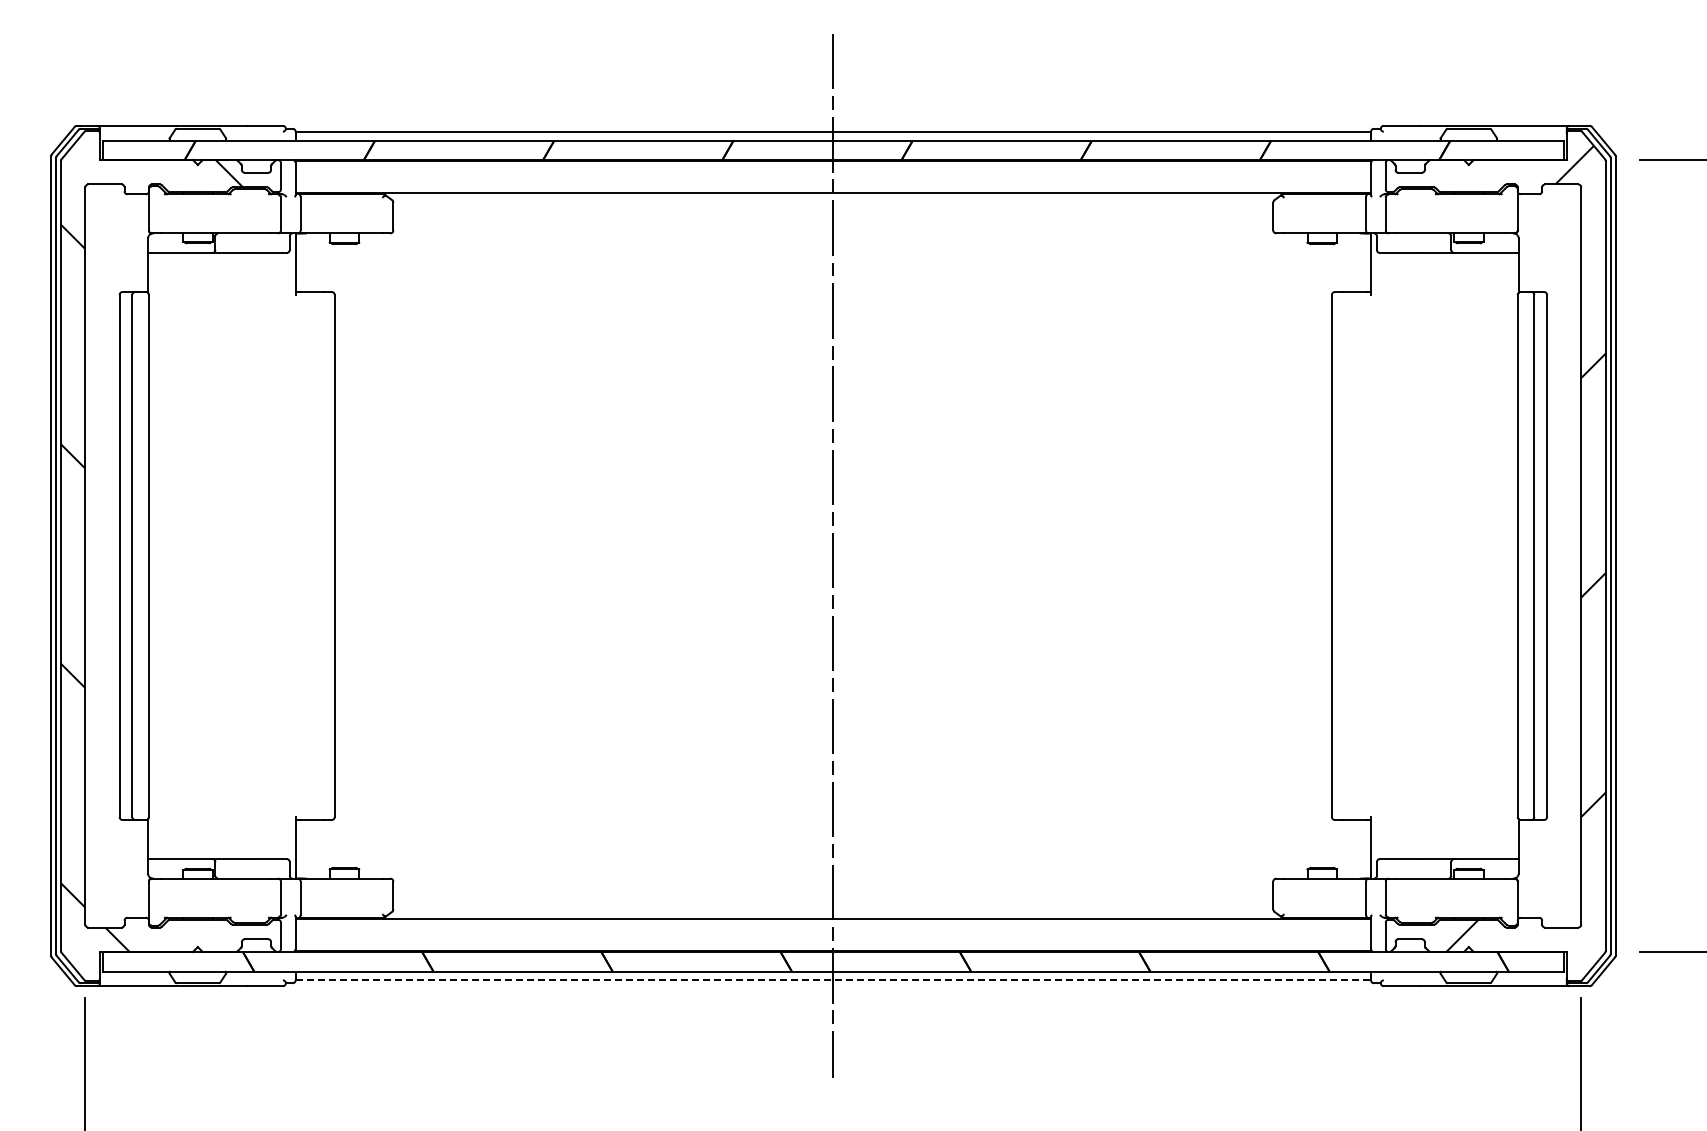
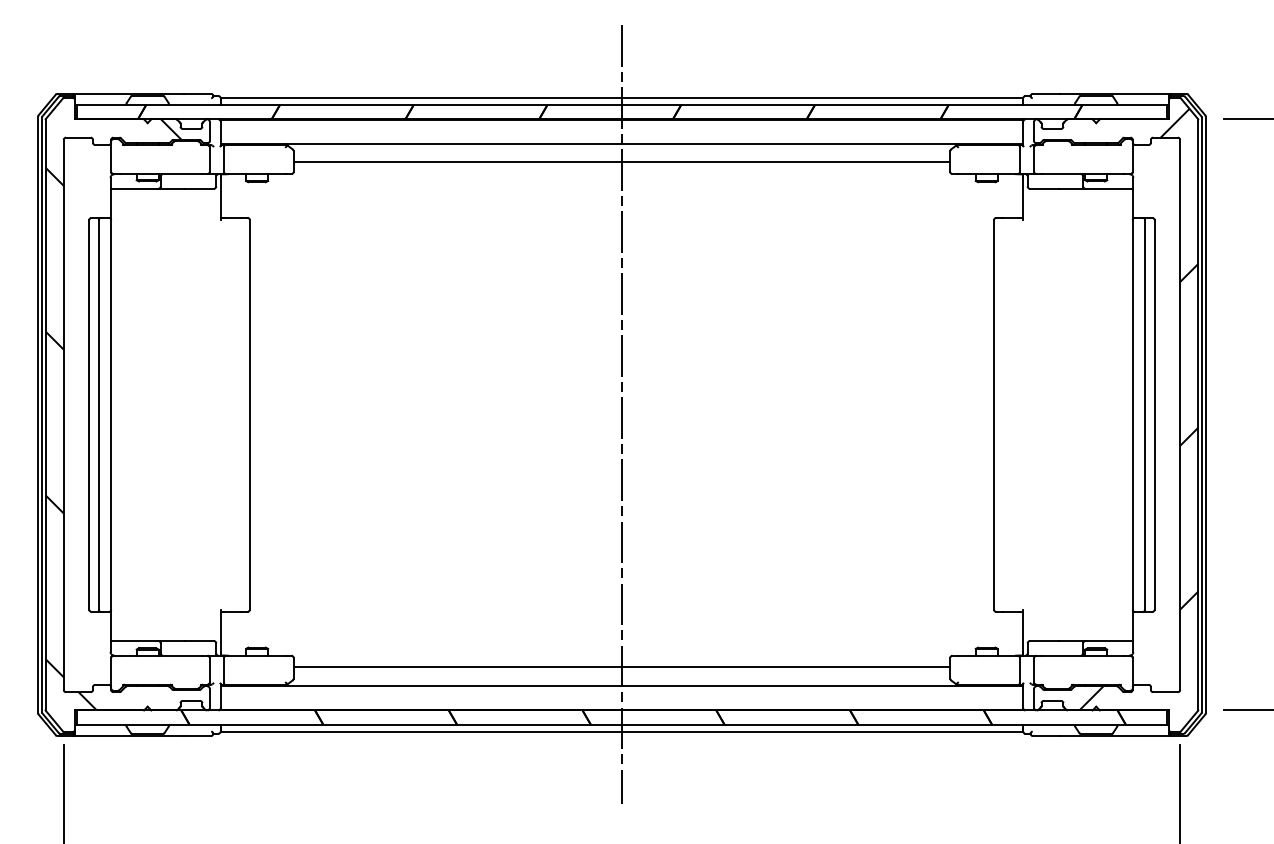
line: (833, 217) -> (622, 162), added
line: (833, 894) -> (622, 667), added
line: (833, 980) -> (622, 731), dashed -> solid

